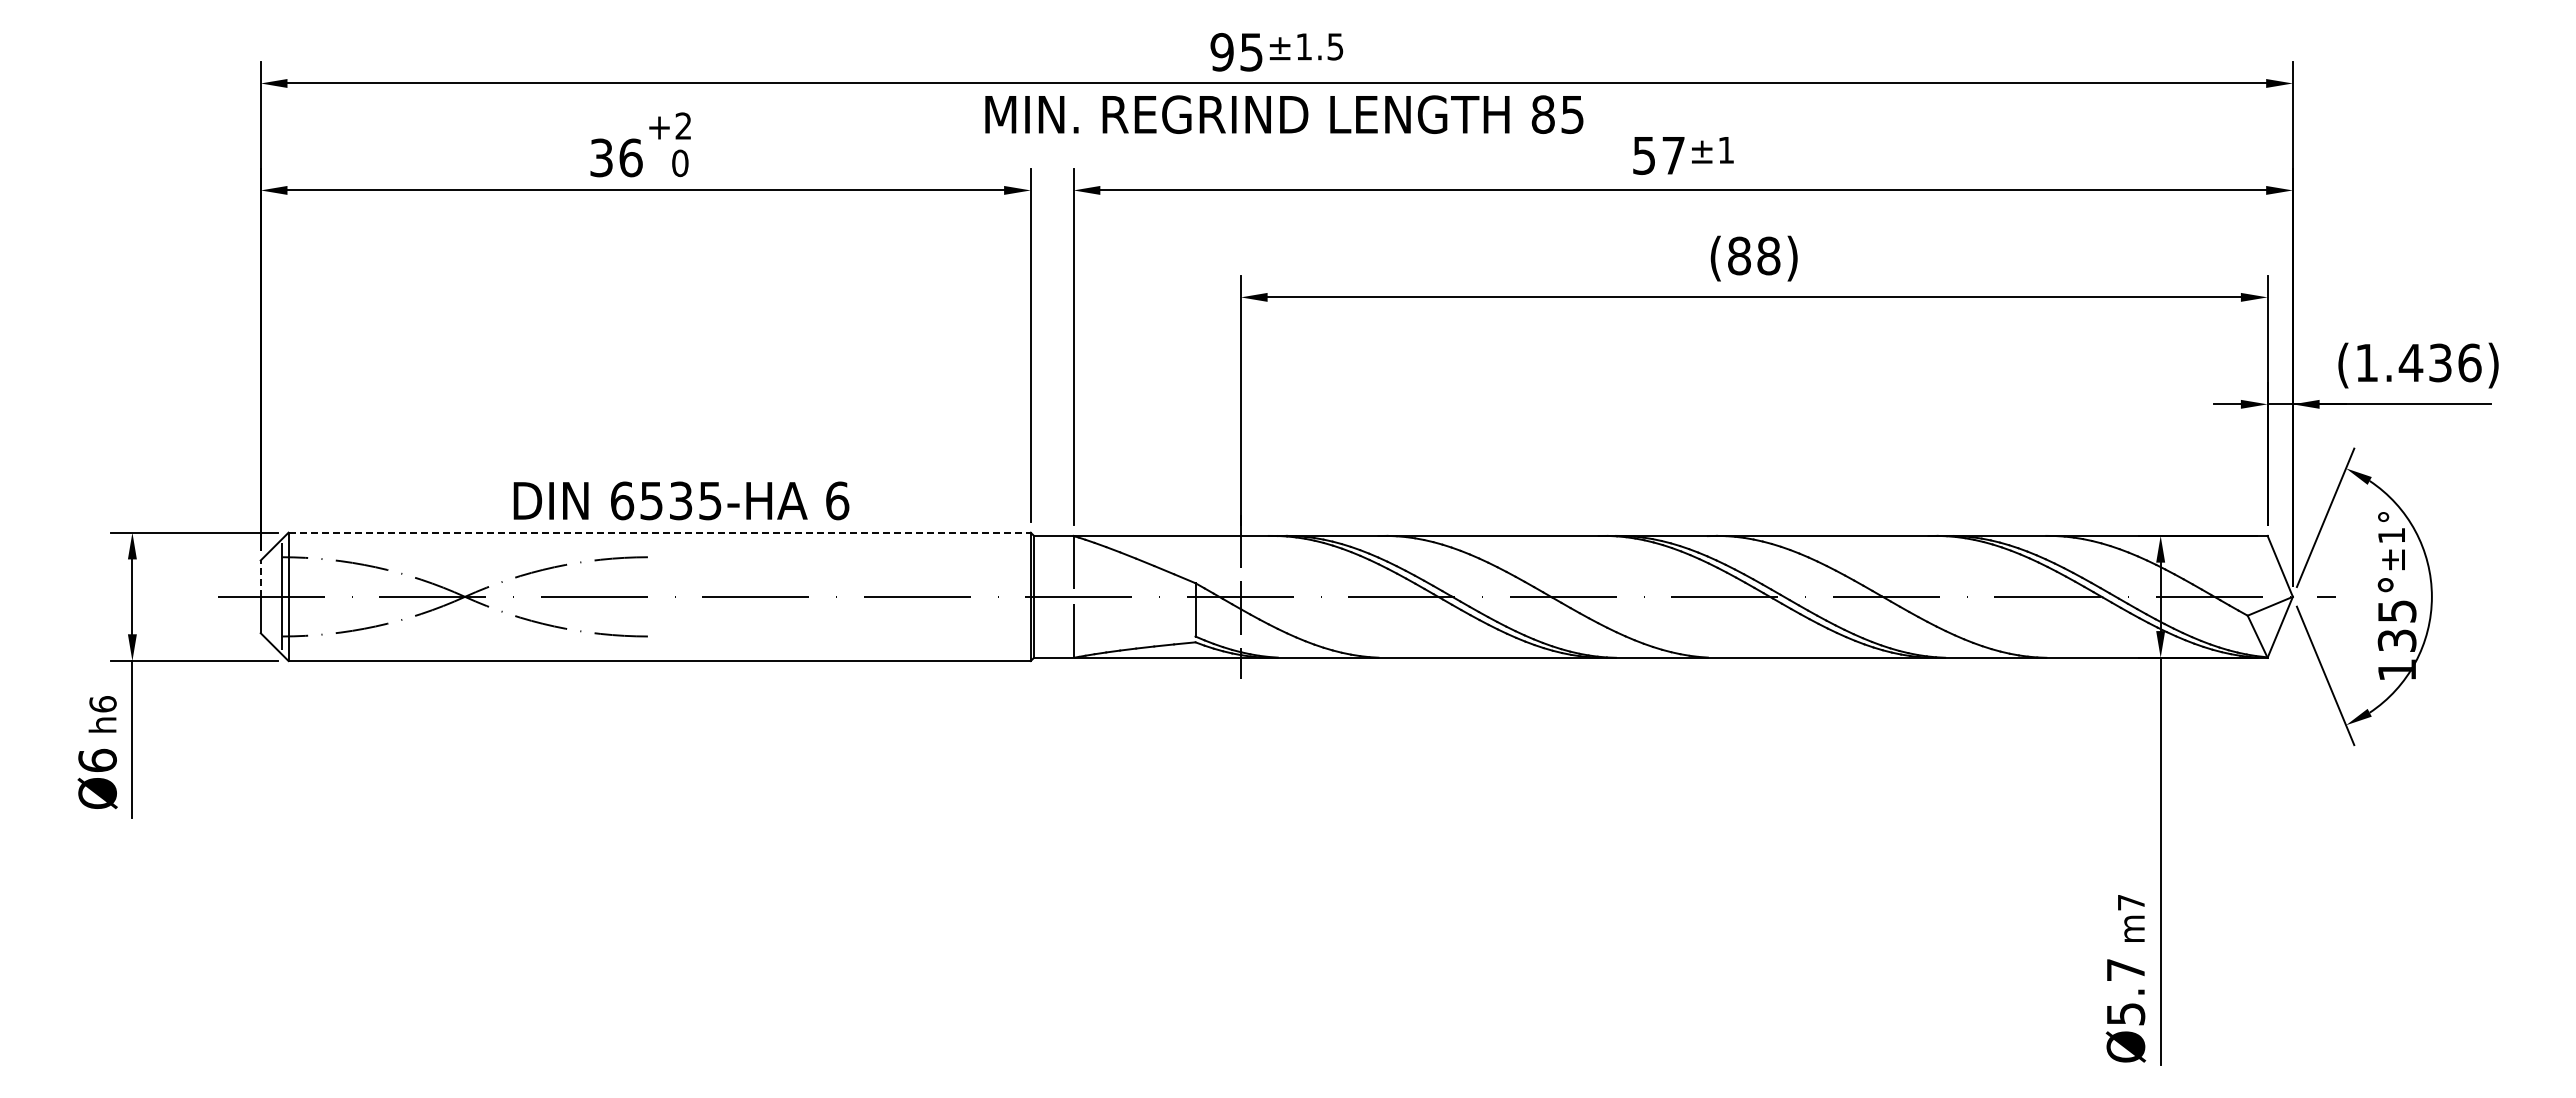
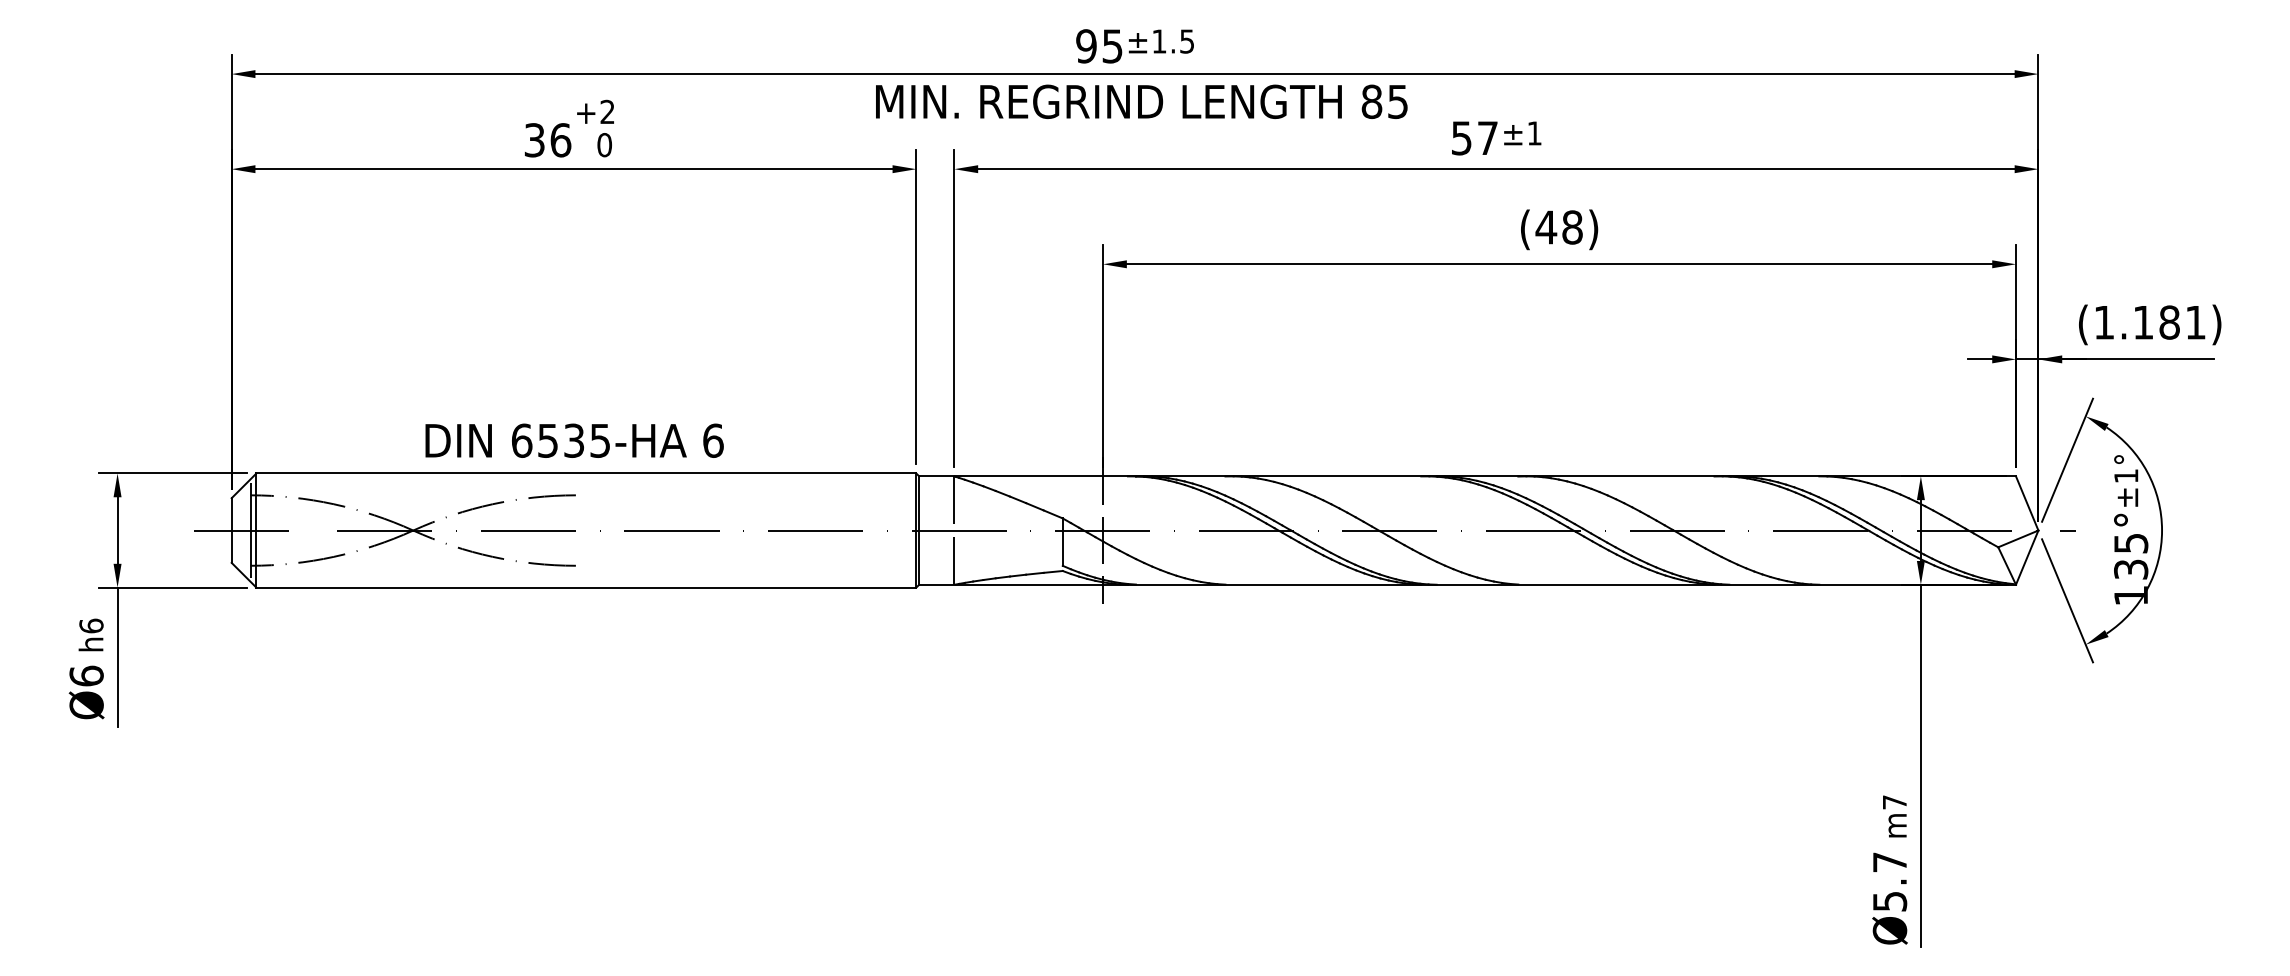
text: (1739, 255) -> (1546, 227), (88) -> (48)
text: (2439, 362) -> (2168, 322), (1.436) -> (1.181)
text: (681, 500) -> (574, 440), moved
line: (660, 532) -> (587, 473), dashed -> solid
line: (260, 578) -> (231, 514), dashed -> solid

